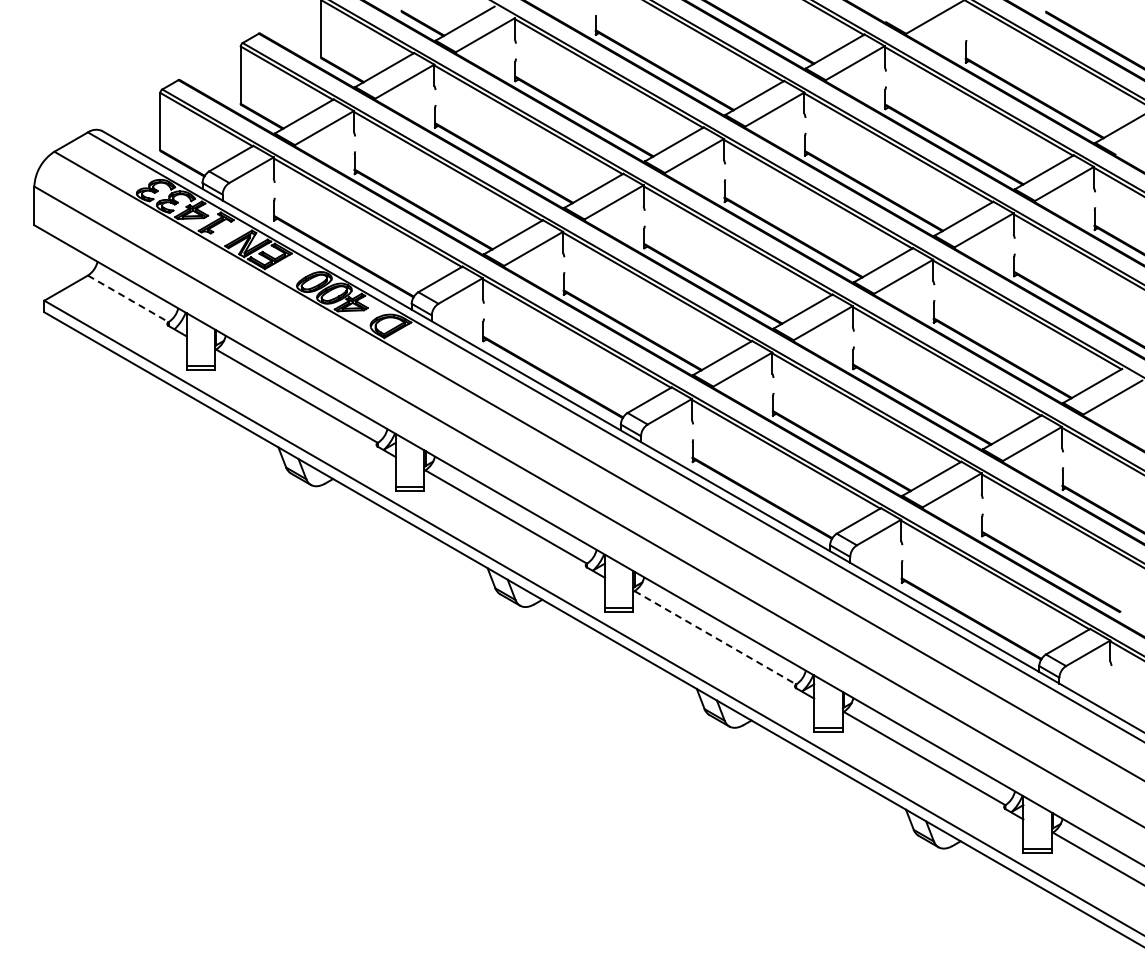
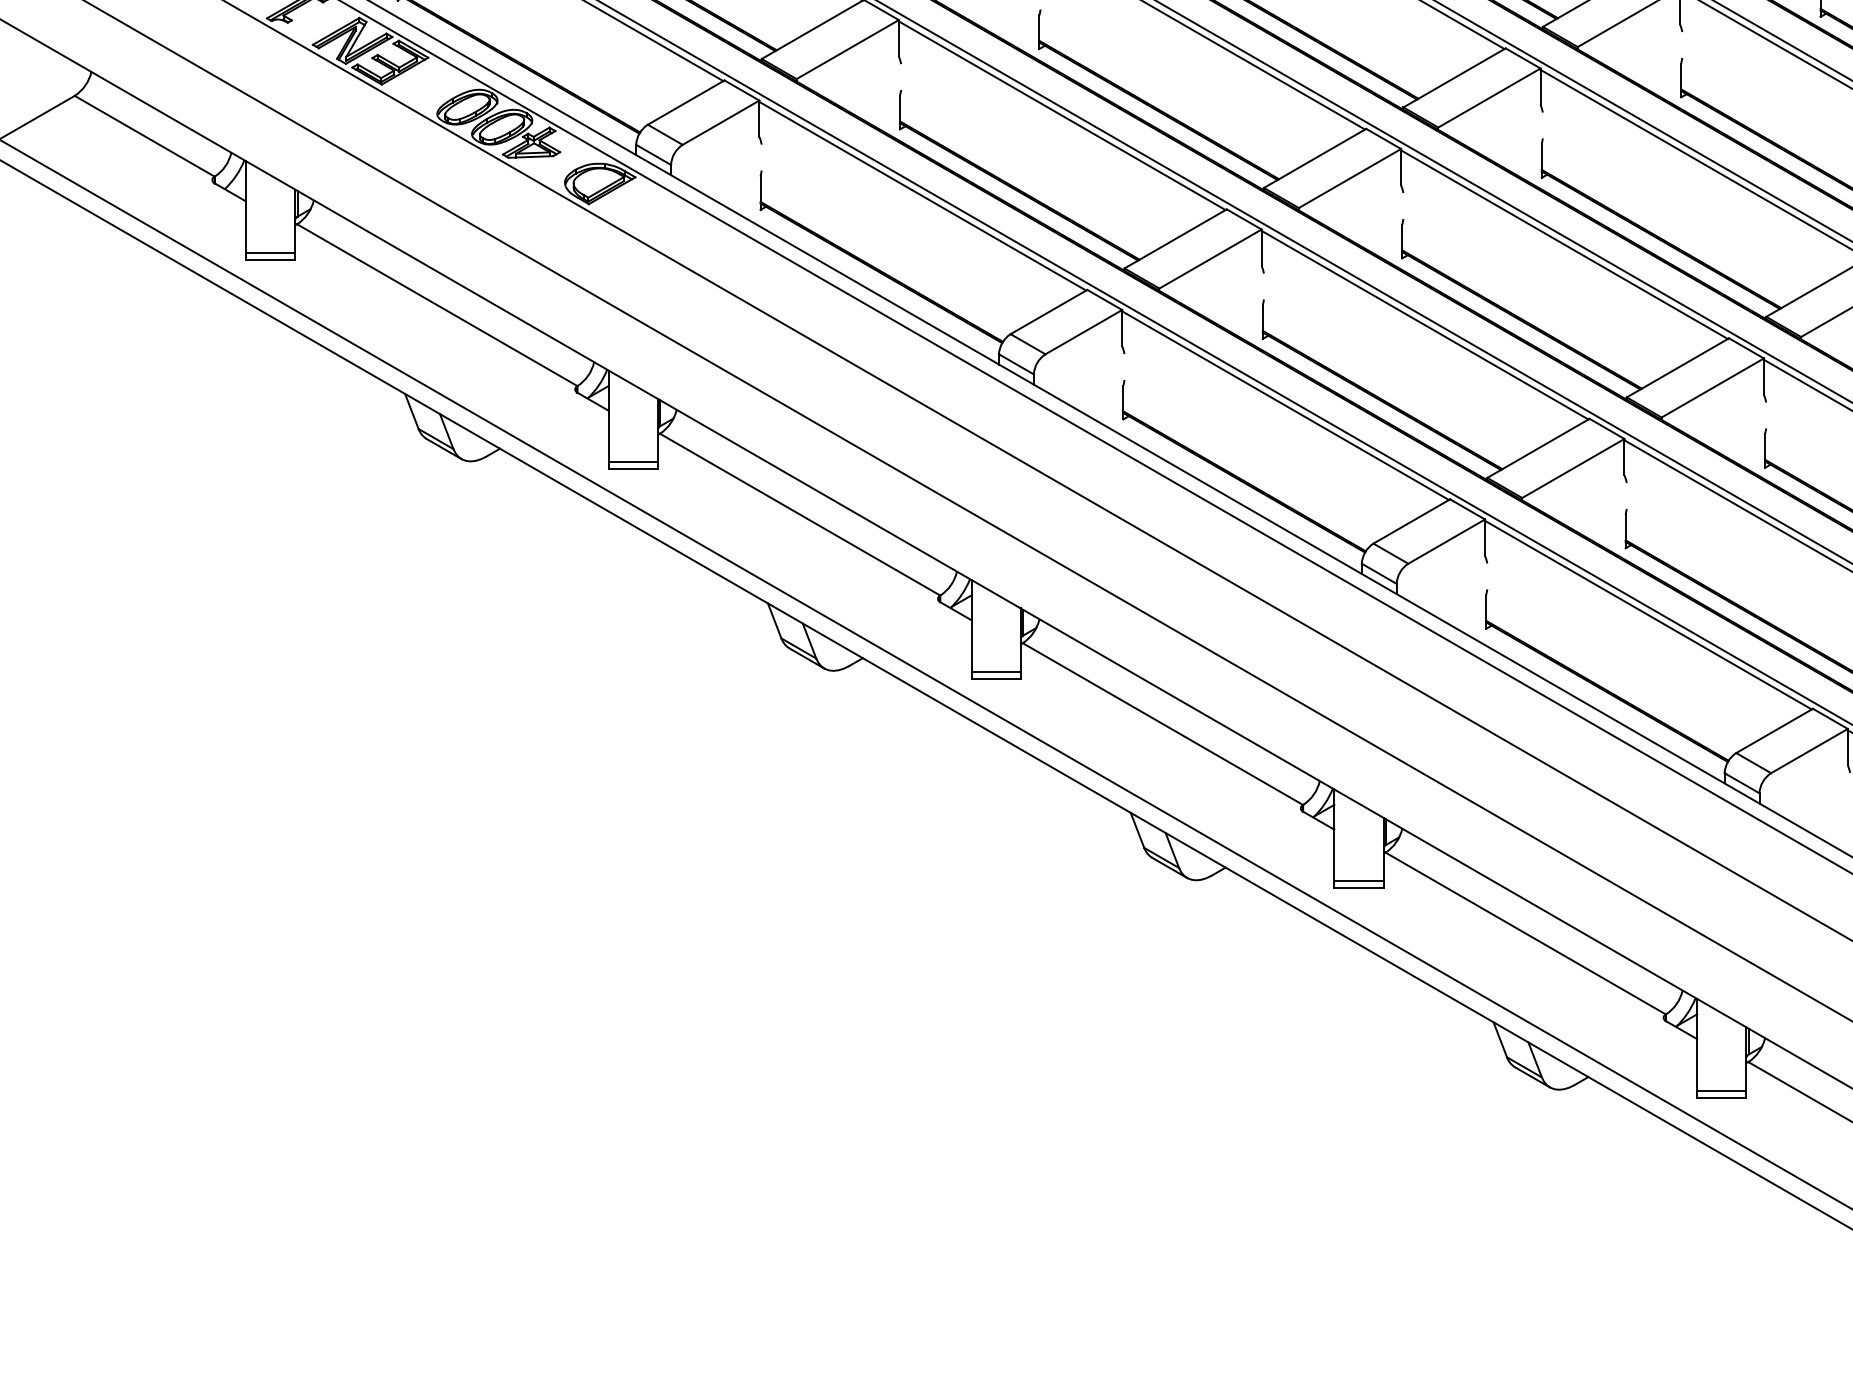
line: (128, 298) -> (145, 135), dashed -> solid
line: (715, 638) -> (1163, 725), dashed -> solid

